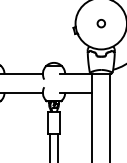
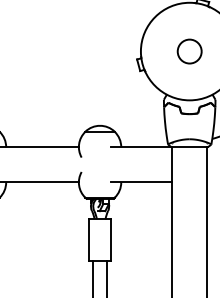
circle: (101, 23) -> (190, 51), size x1.67

